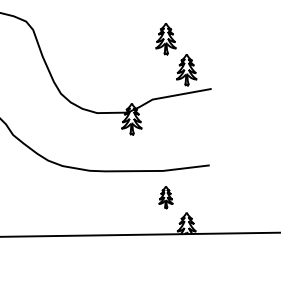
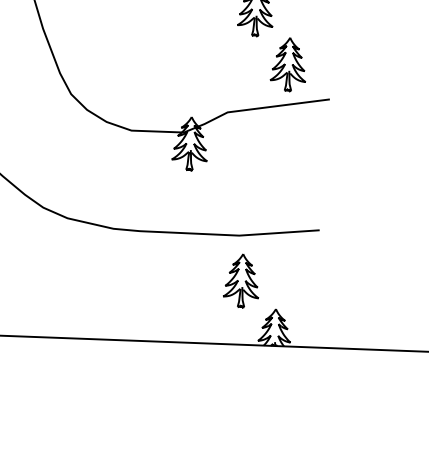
part: (165, 197) -> (240, 281), size x1.43

